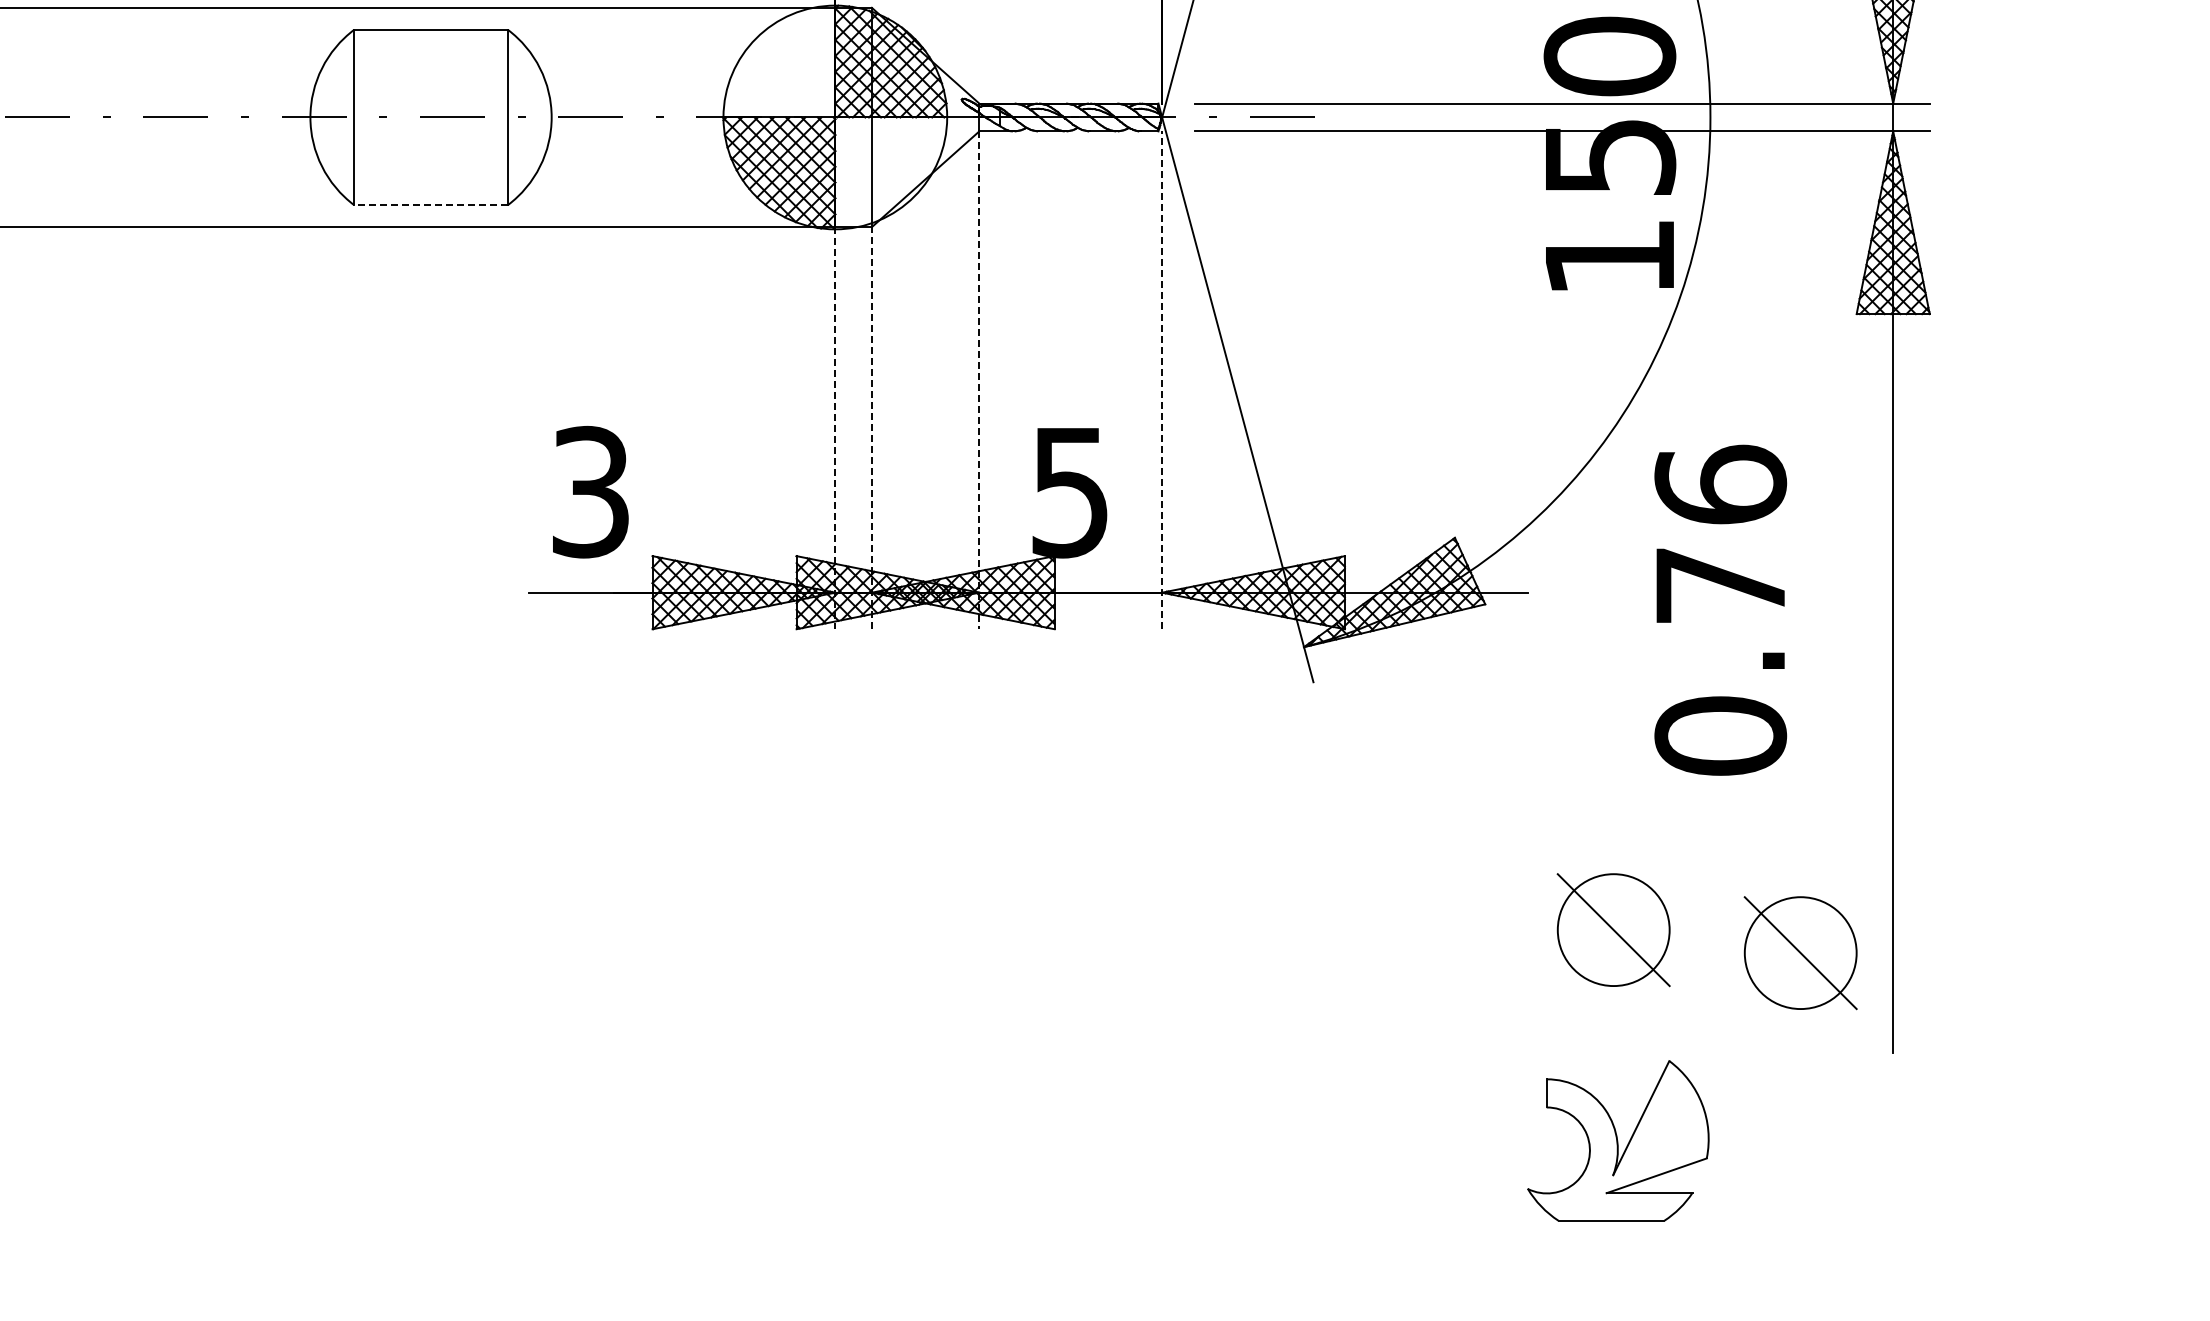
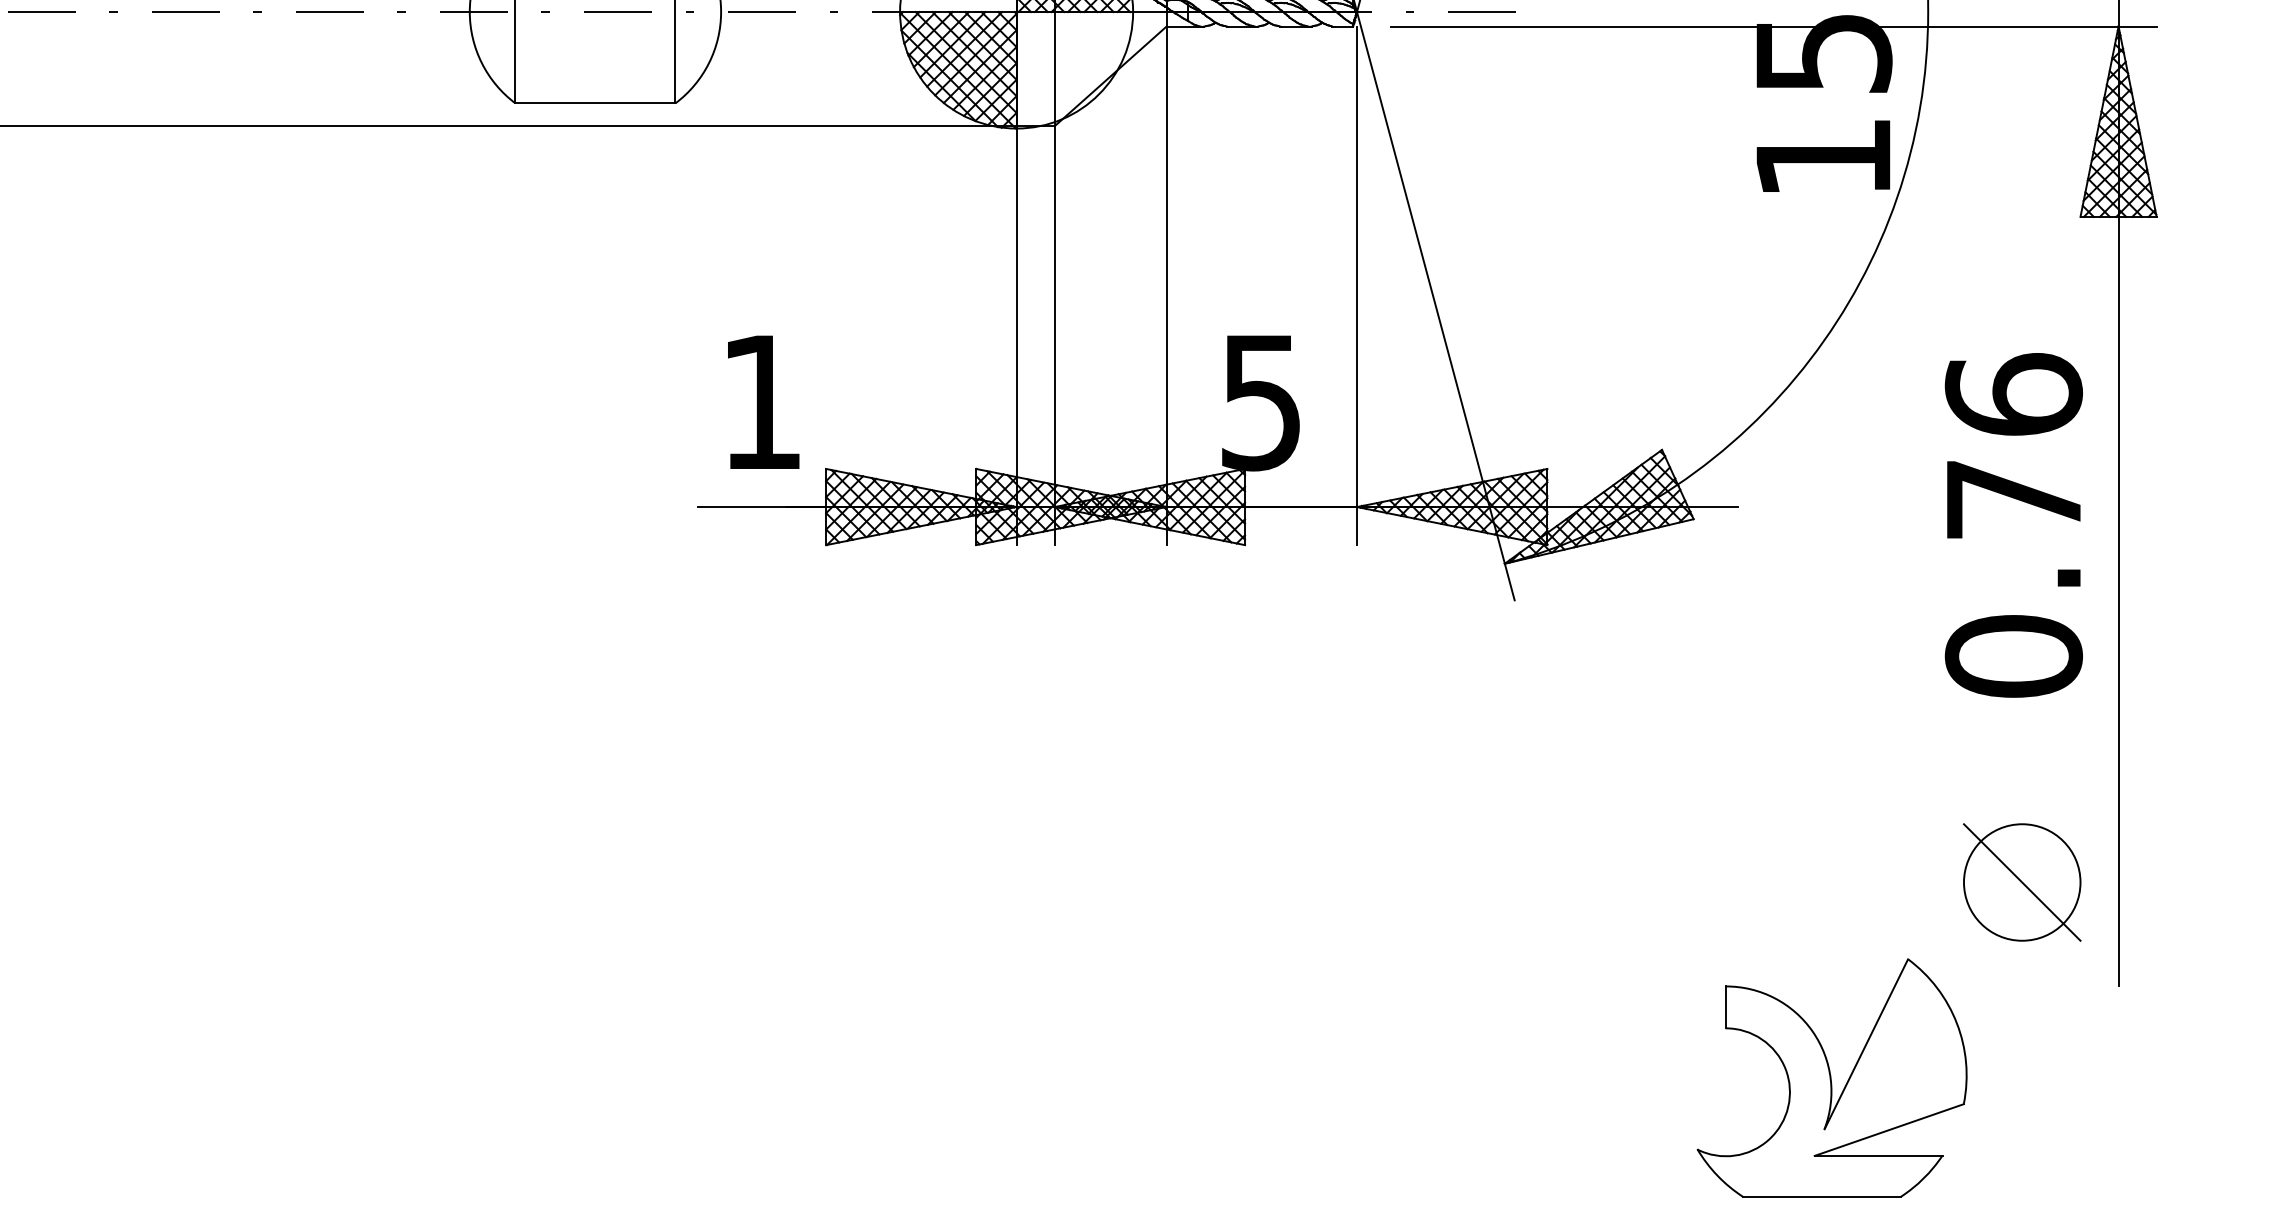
line: (431, 205) -> (595, 103), dashed -> solid
line: (979, 380) -> (1166, 286), dashed -> solid
line: (1162, 380) -> (1357, 286), dashed -> solid
line: (871, 427) -> (1054, 334), dashed -> solid
line: (835, 428) -> (1016, 336), dashed -> solid
text: (590, 491) -> (761, 401), 3 -> 1
text: (1720, 609) -> (2013, 524), moved
part: (1613, 930) -> (1827, 858), removed
part: (1618, 1140) -> (1832, 1077), size x1.43

